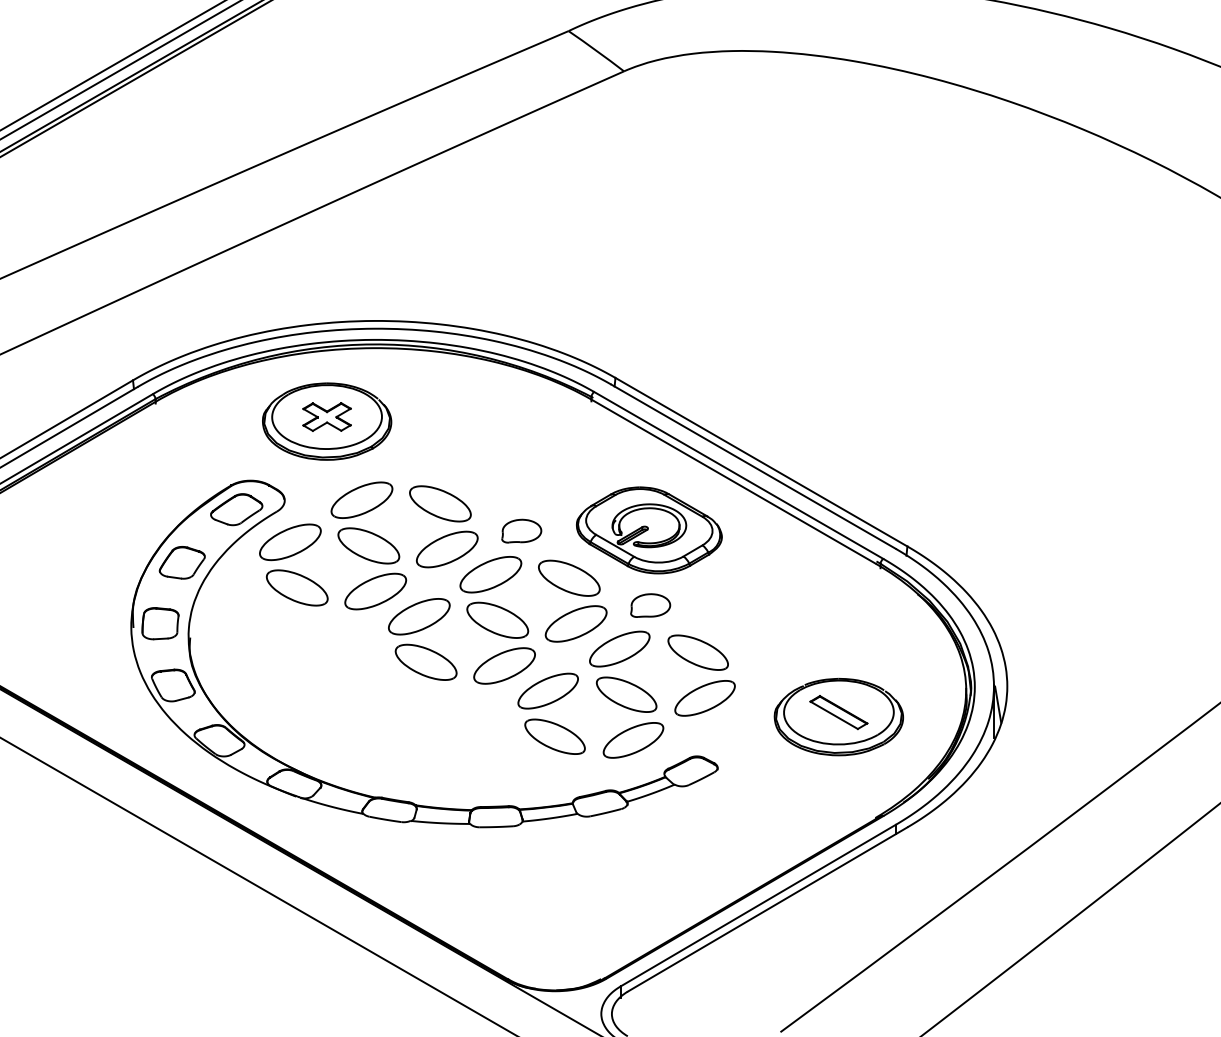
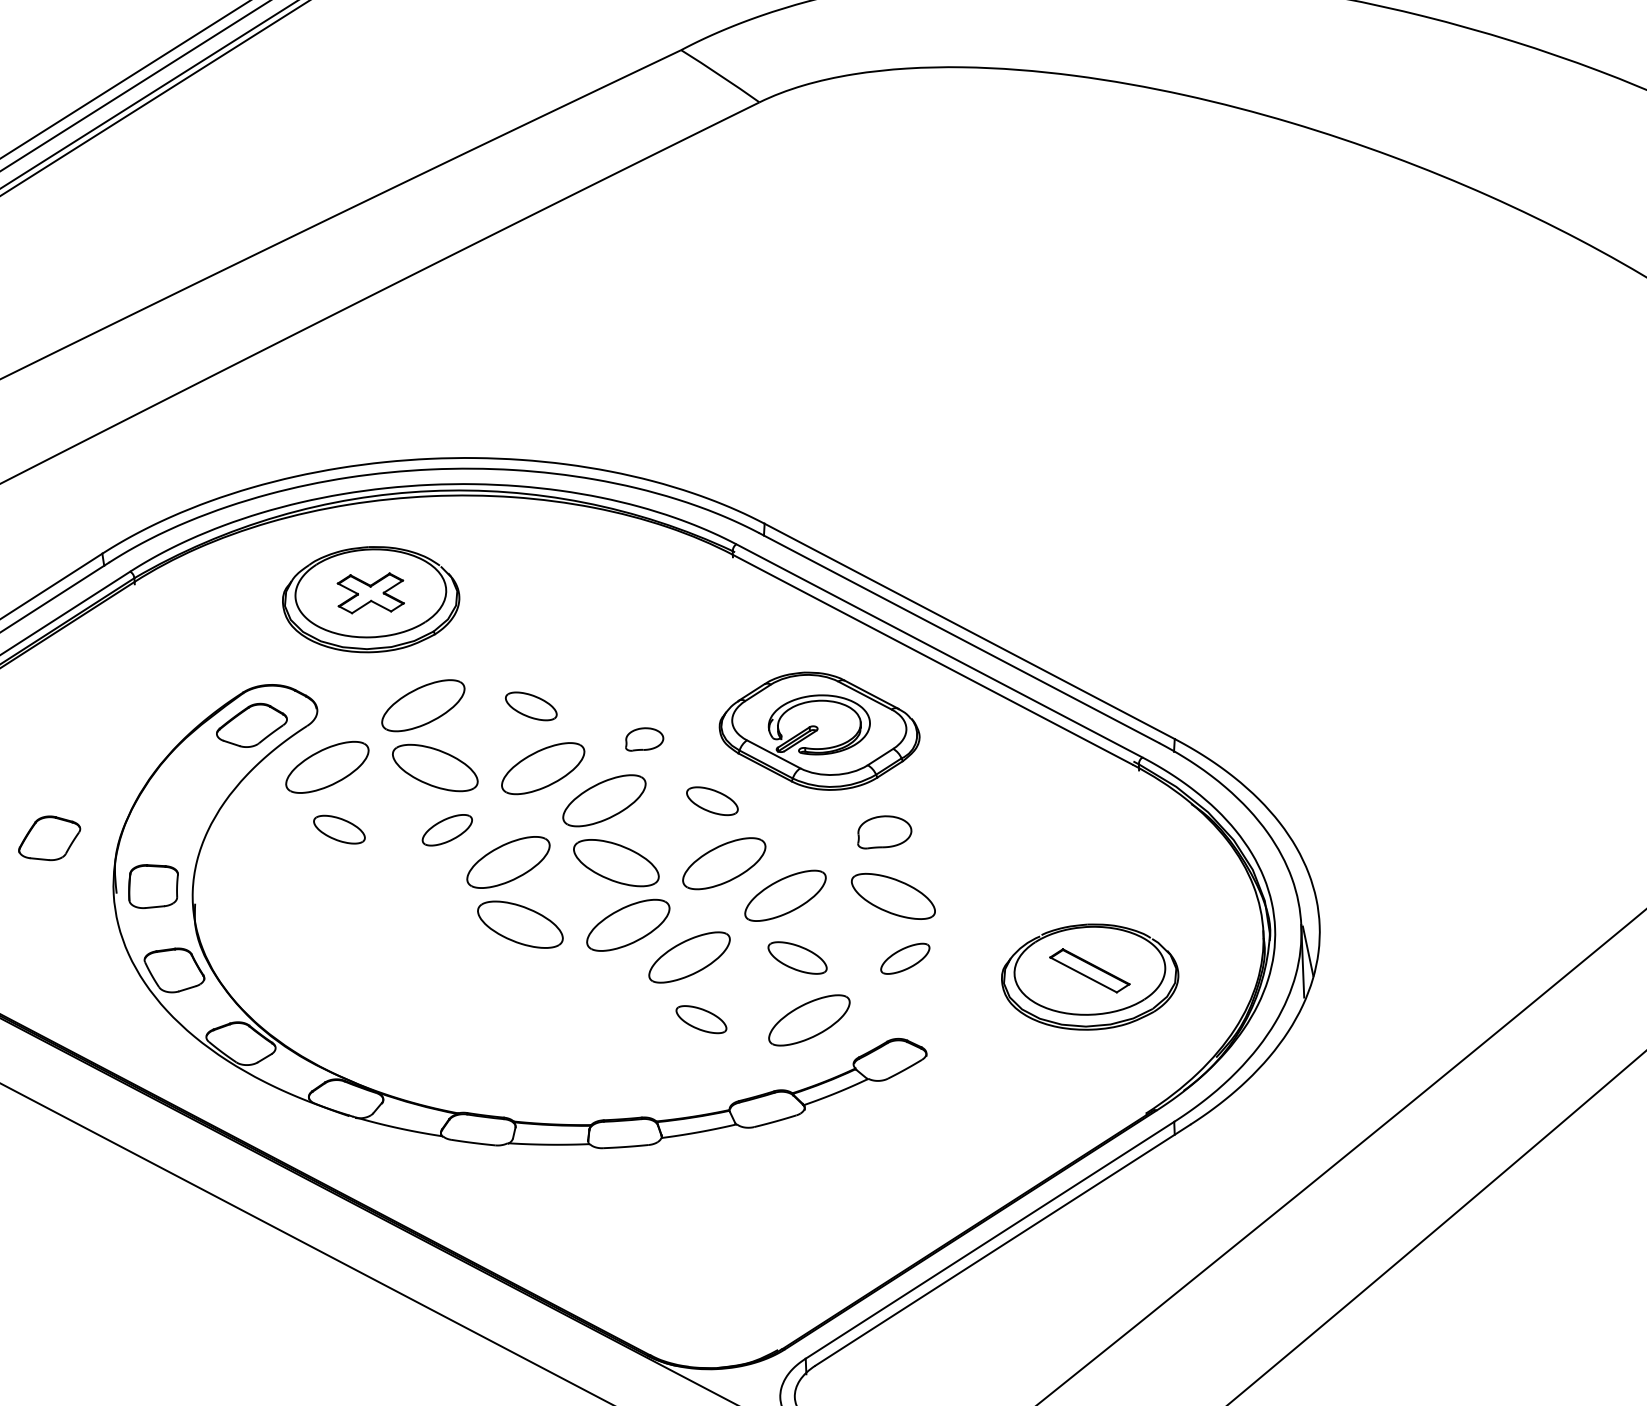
part: (440, 503) -> (531, 705), size x0.6
part: (521, 530) -> (644, 738), size x0.7
part: (181, 562) -> (48, 837), moved
part: (569, 577) -> (712, 800), size x0.6
part: (297, 587) -> (339, 829), size x0.6
part: (375, 591) -> (446, 830), size x0.6
part: (650, 605) -> (884, 831), moved
part: (626, 694) -> (797, 957), size x0.7
part: (704, 698) -> (904, 958), size x0.6
part: (554, 736) -> (700, 1019), size x0.6

